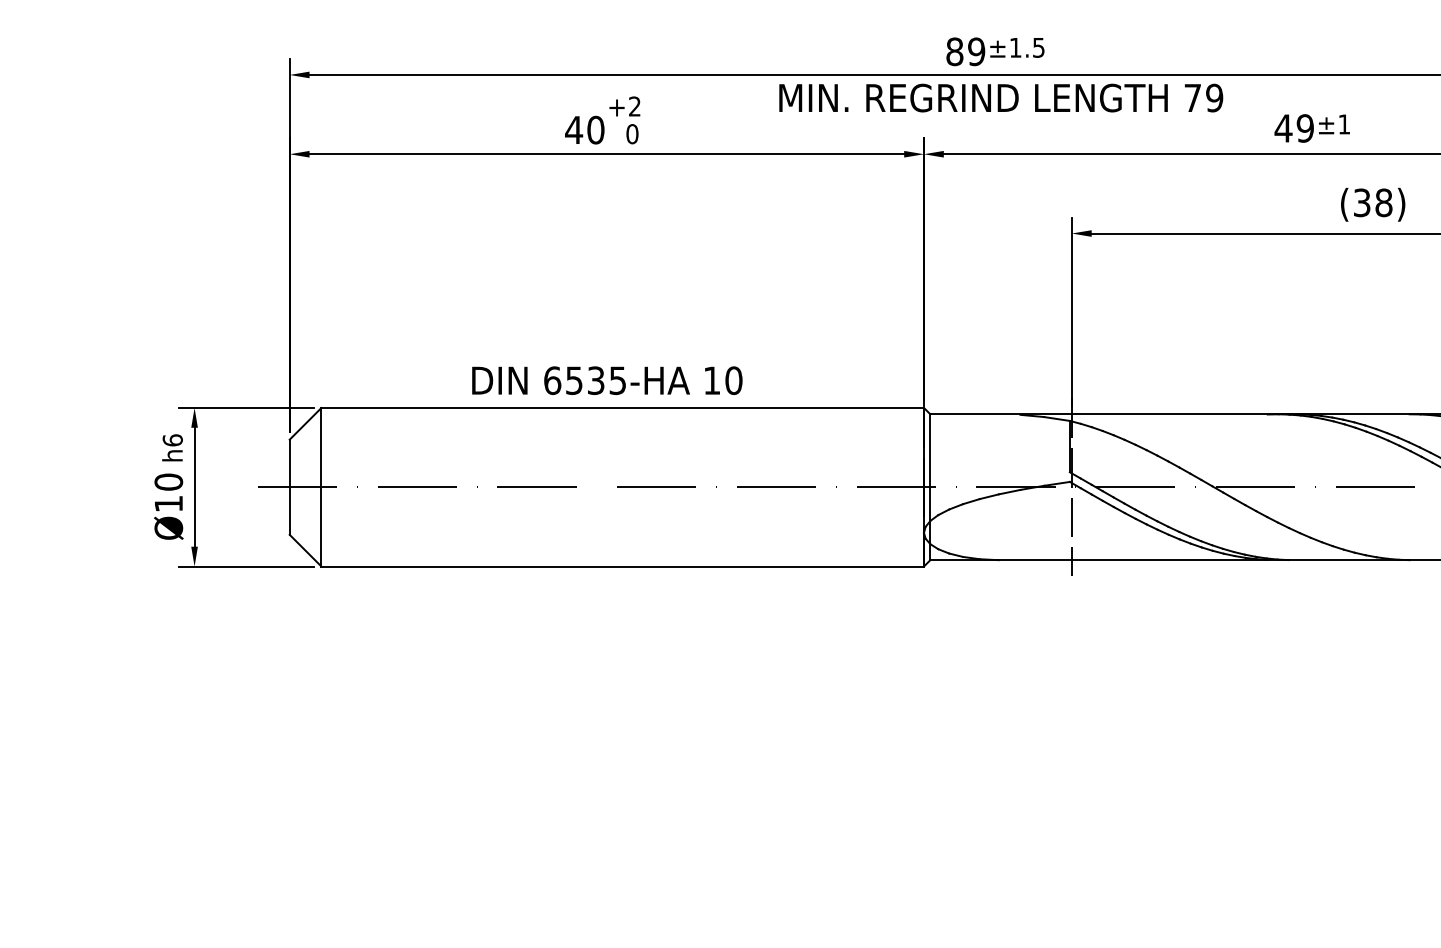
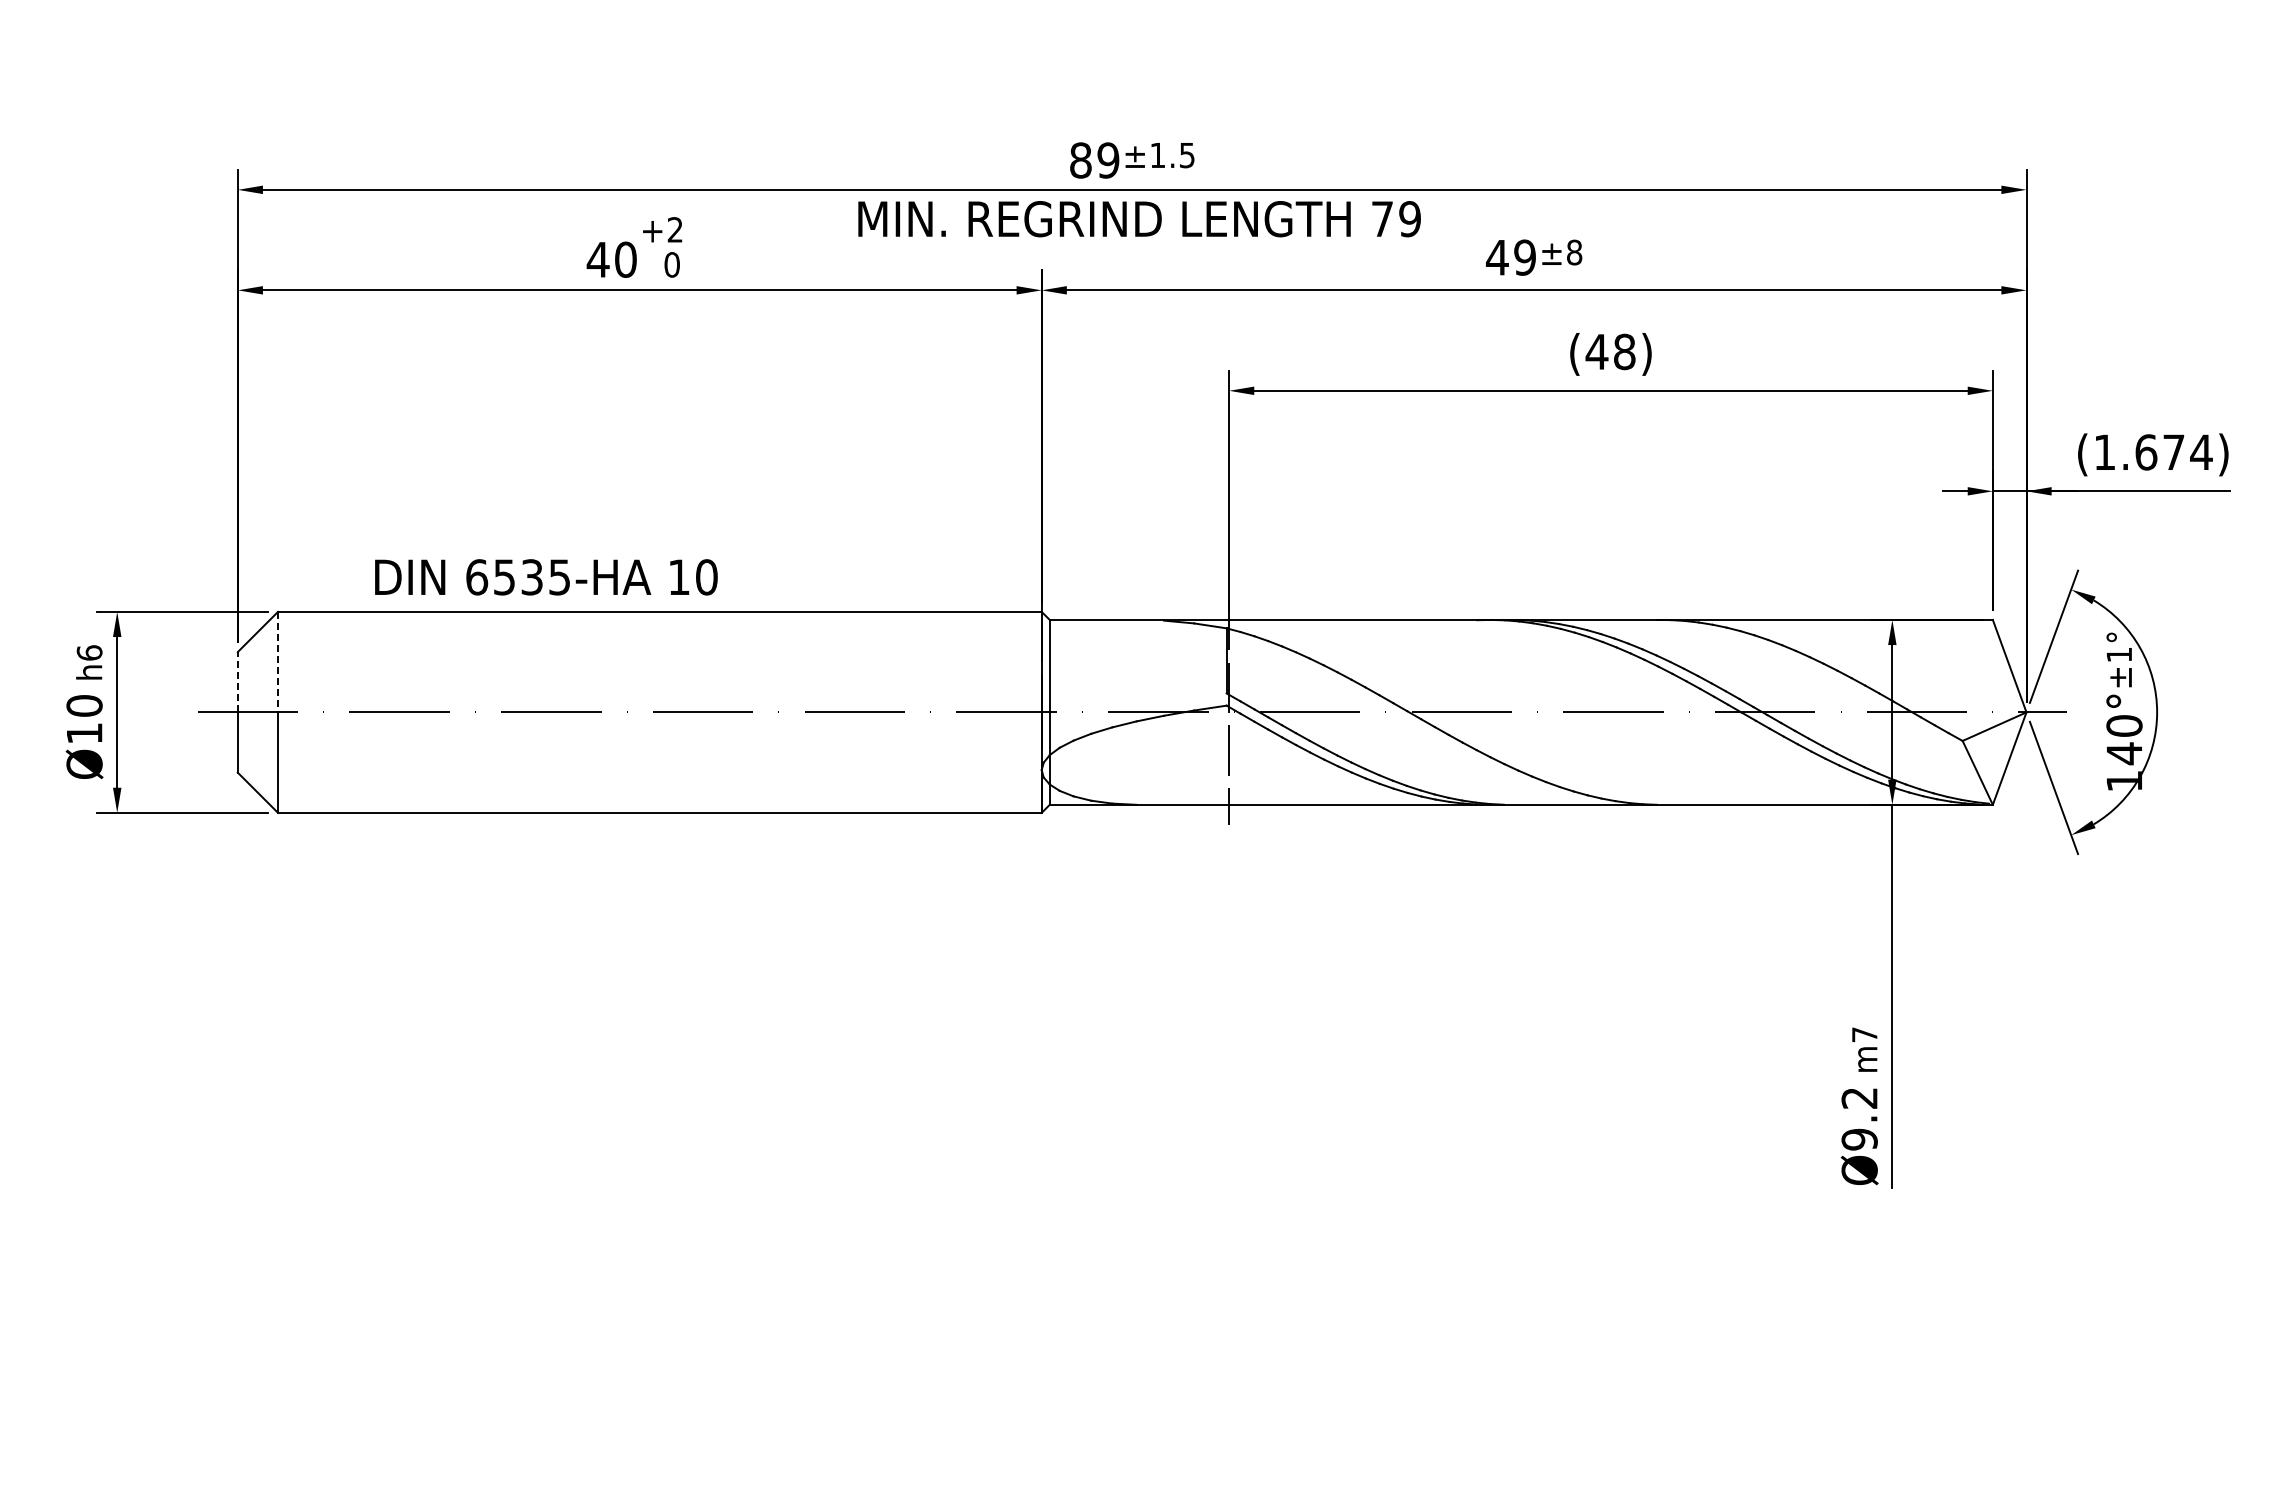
text: (1344, 124) -> (1574, 252), ±1 -> ±8
text: (1361, 202) -> (1596, 351), (38) -> (48)
text: (607, 380) -> (546, 577), moved
line: (321, 447) -> (278, 662), solid -> dashed
line: (289, 462) -> (237, 681), solid -> dashed

